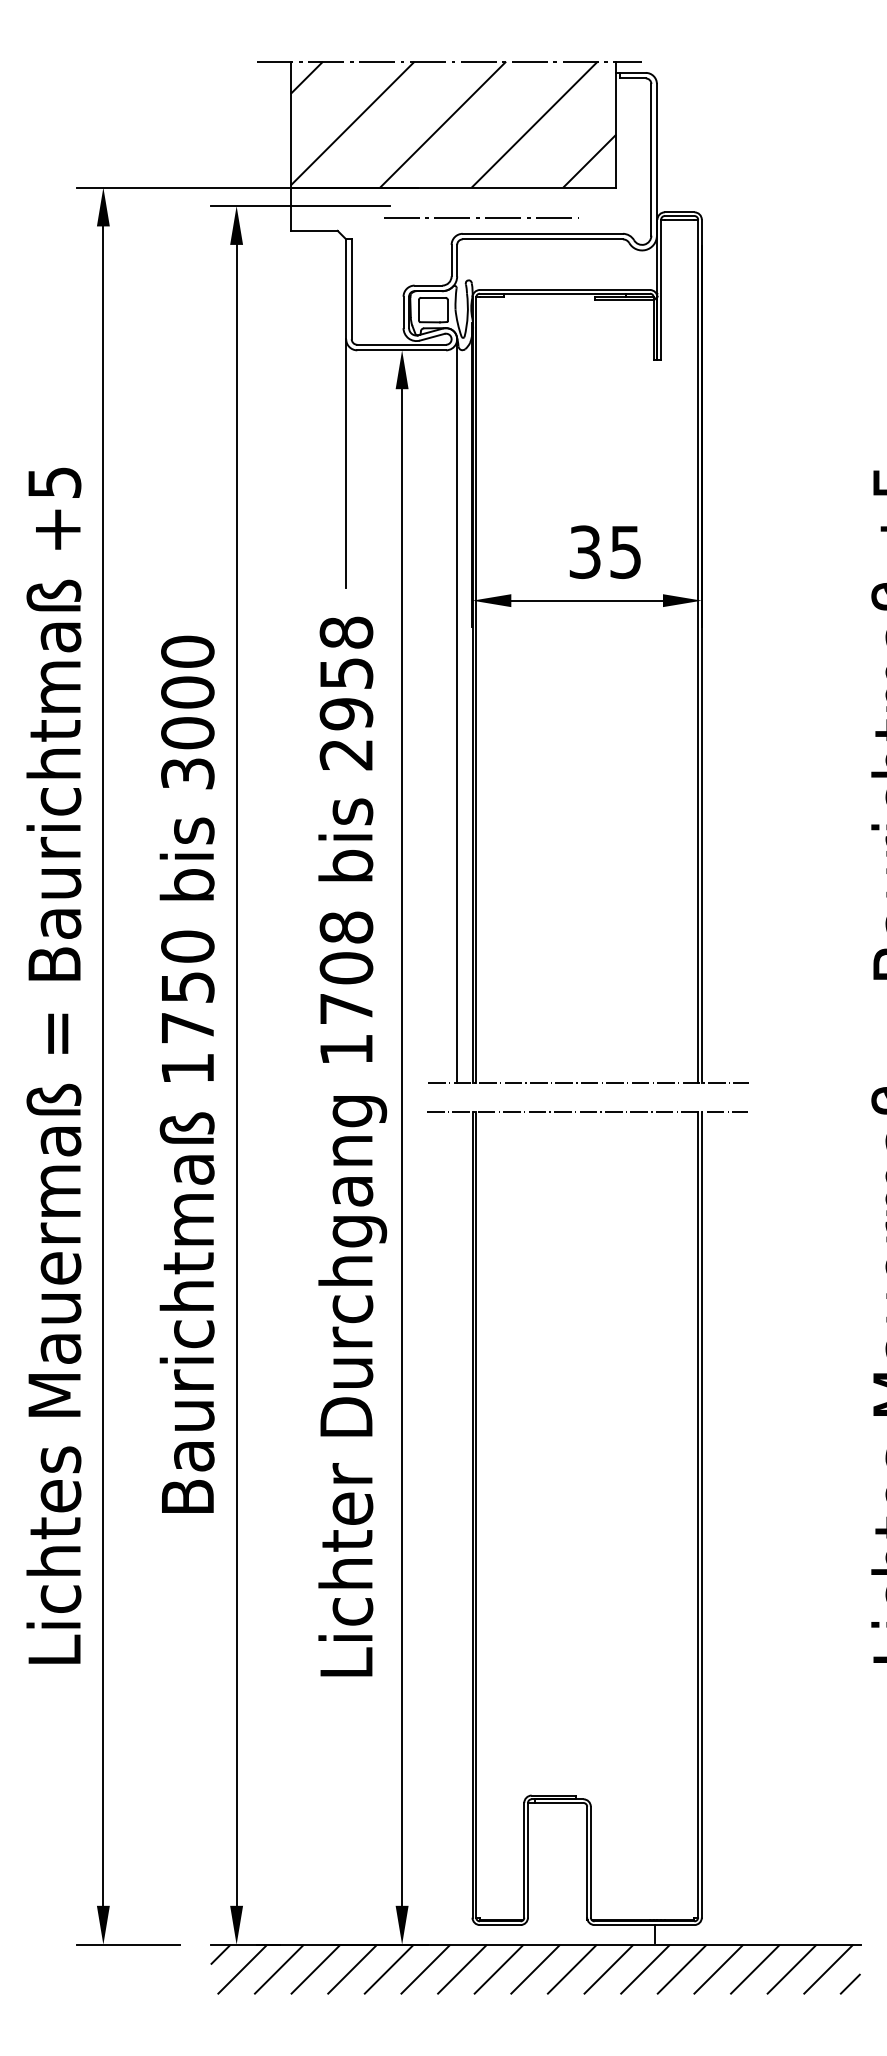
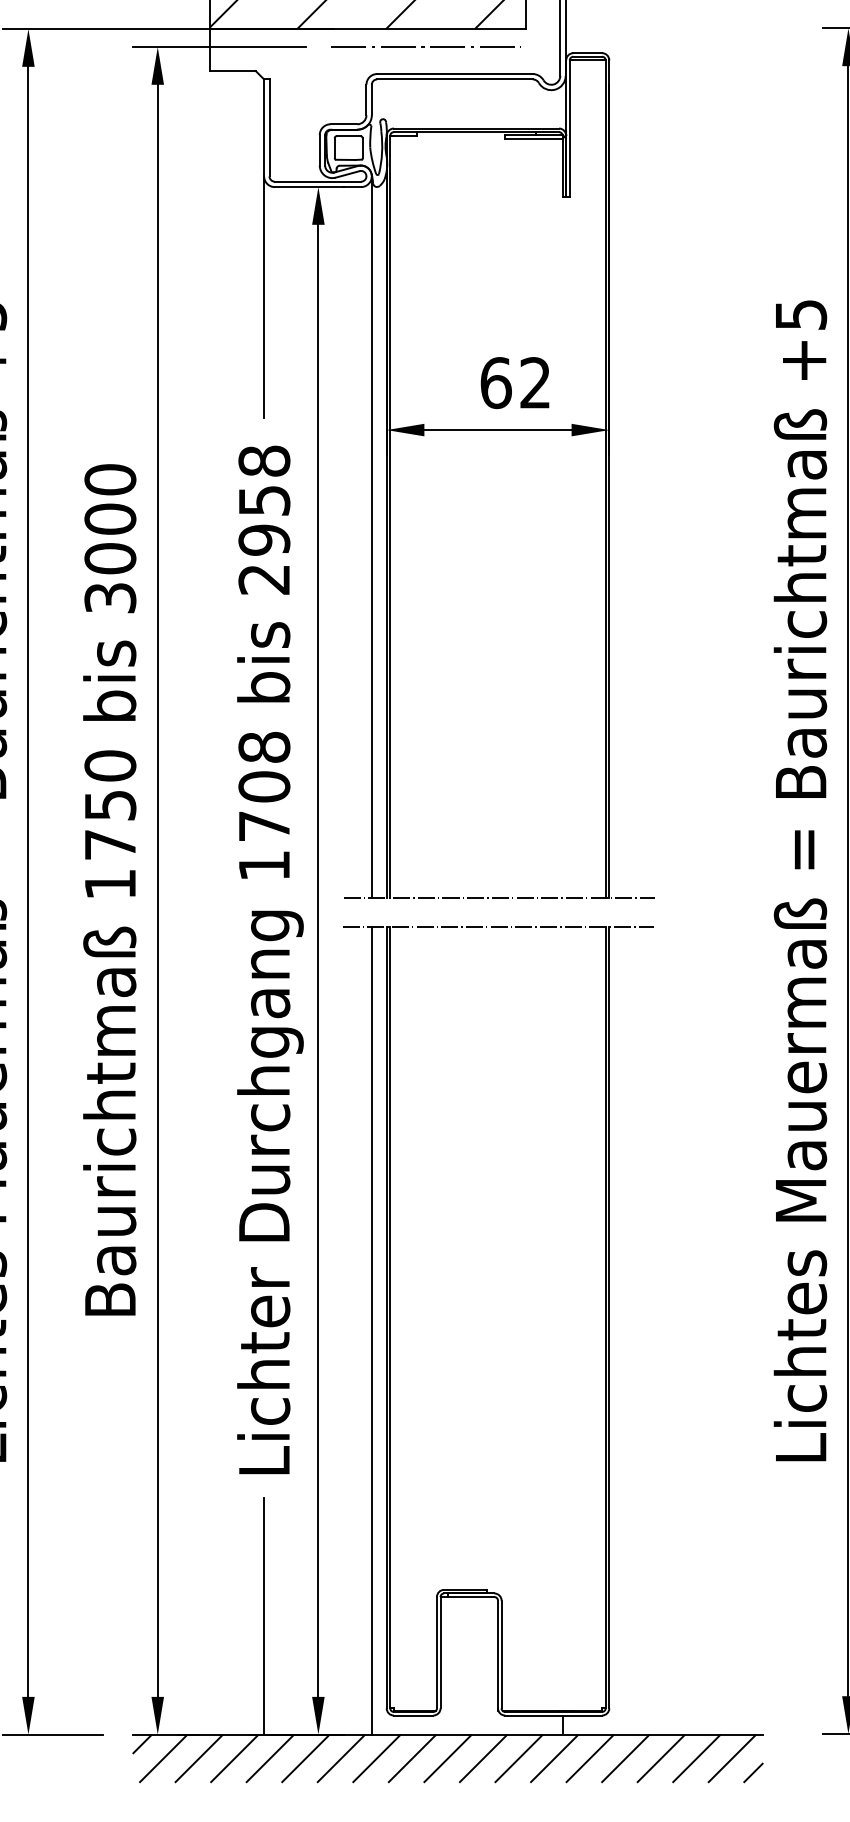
line: (479, 217) -> (424, 46), moved
text: (604, 552) -> (514, 383), 35 -> 62
line: (457, 1528) -> (372, 1330), added
line: (346, 1822) -> (264, 1615), added

